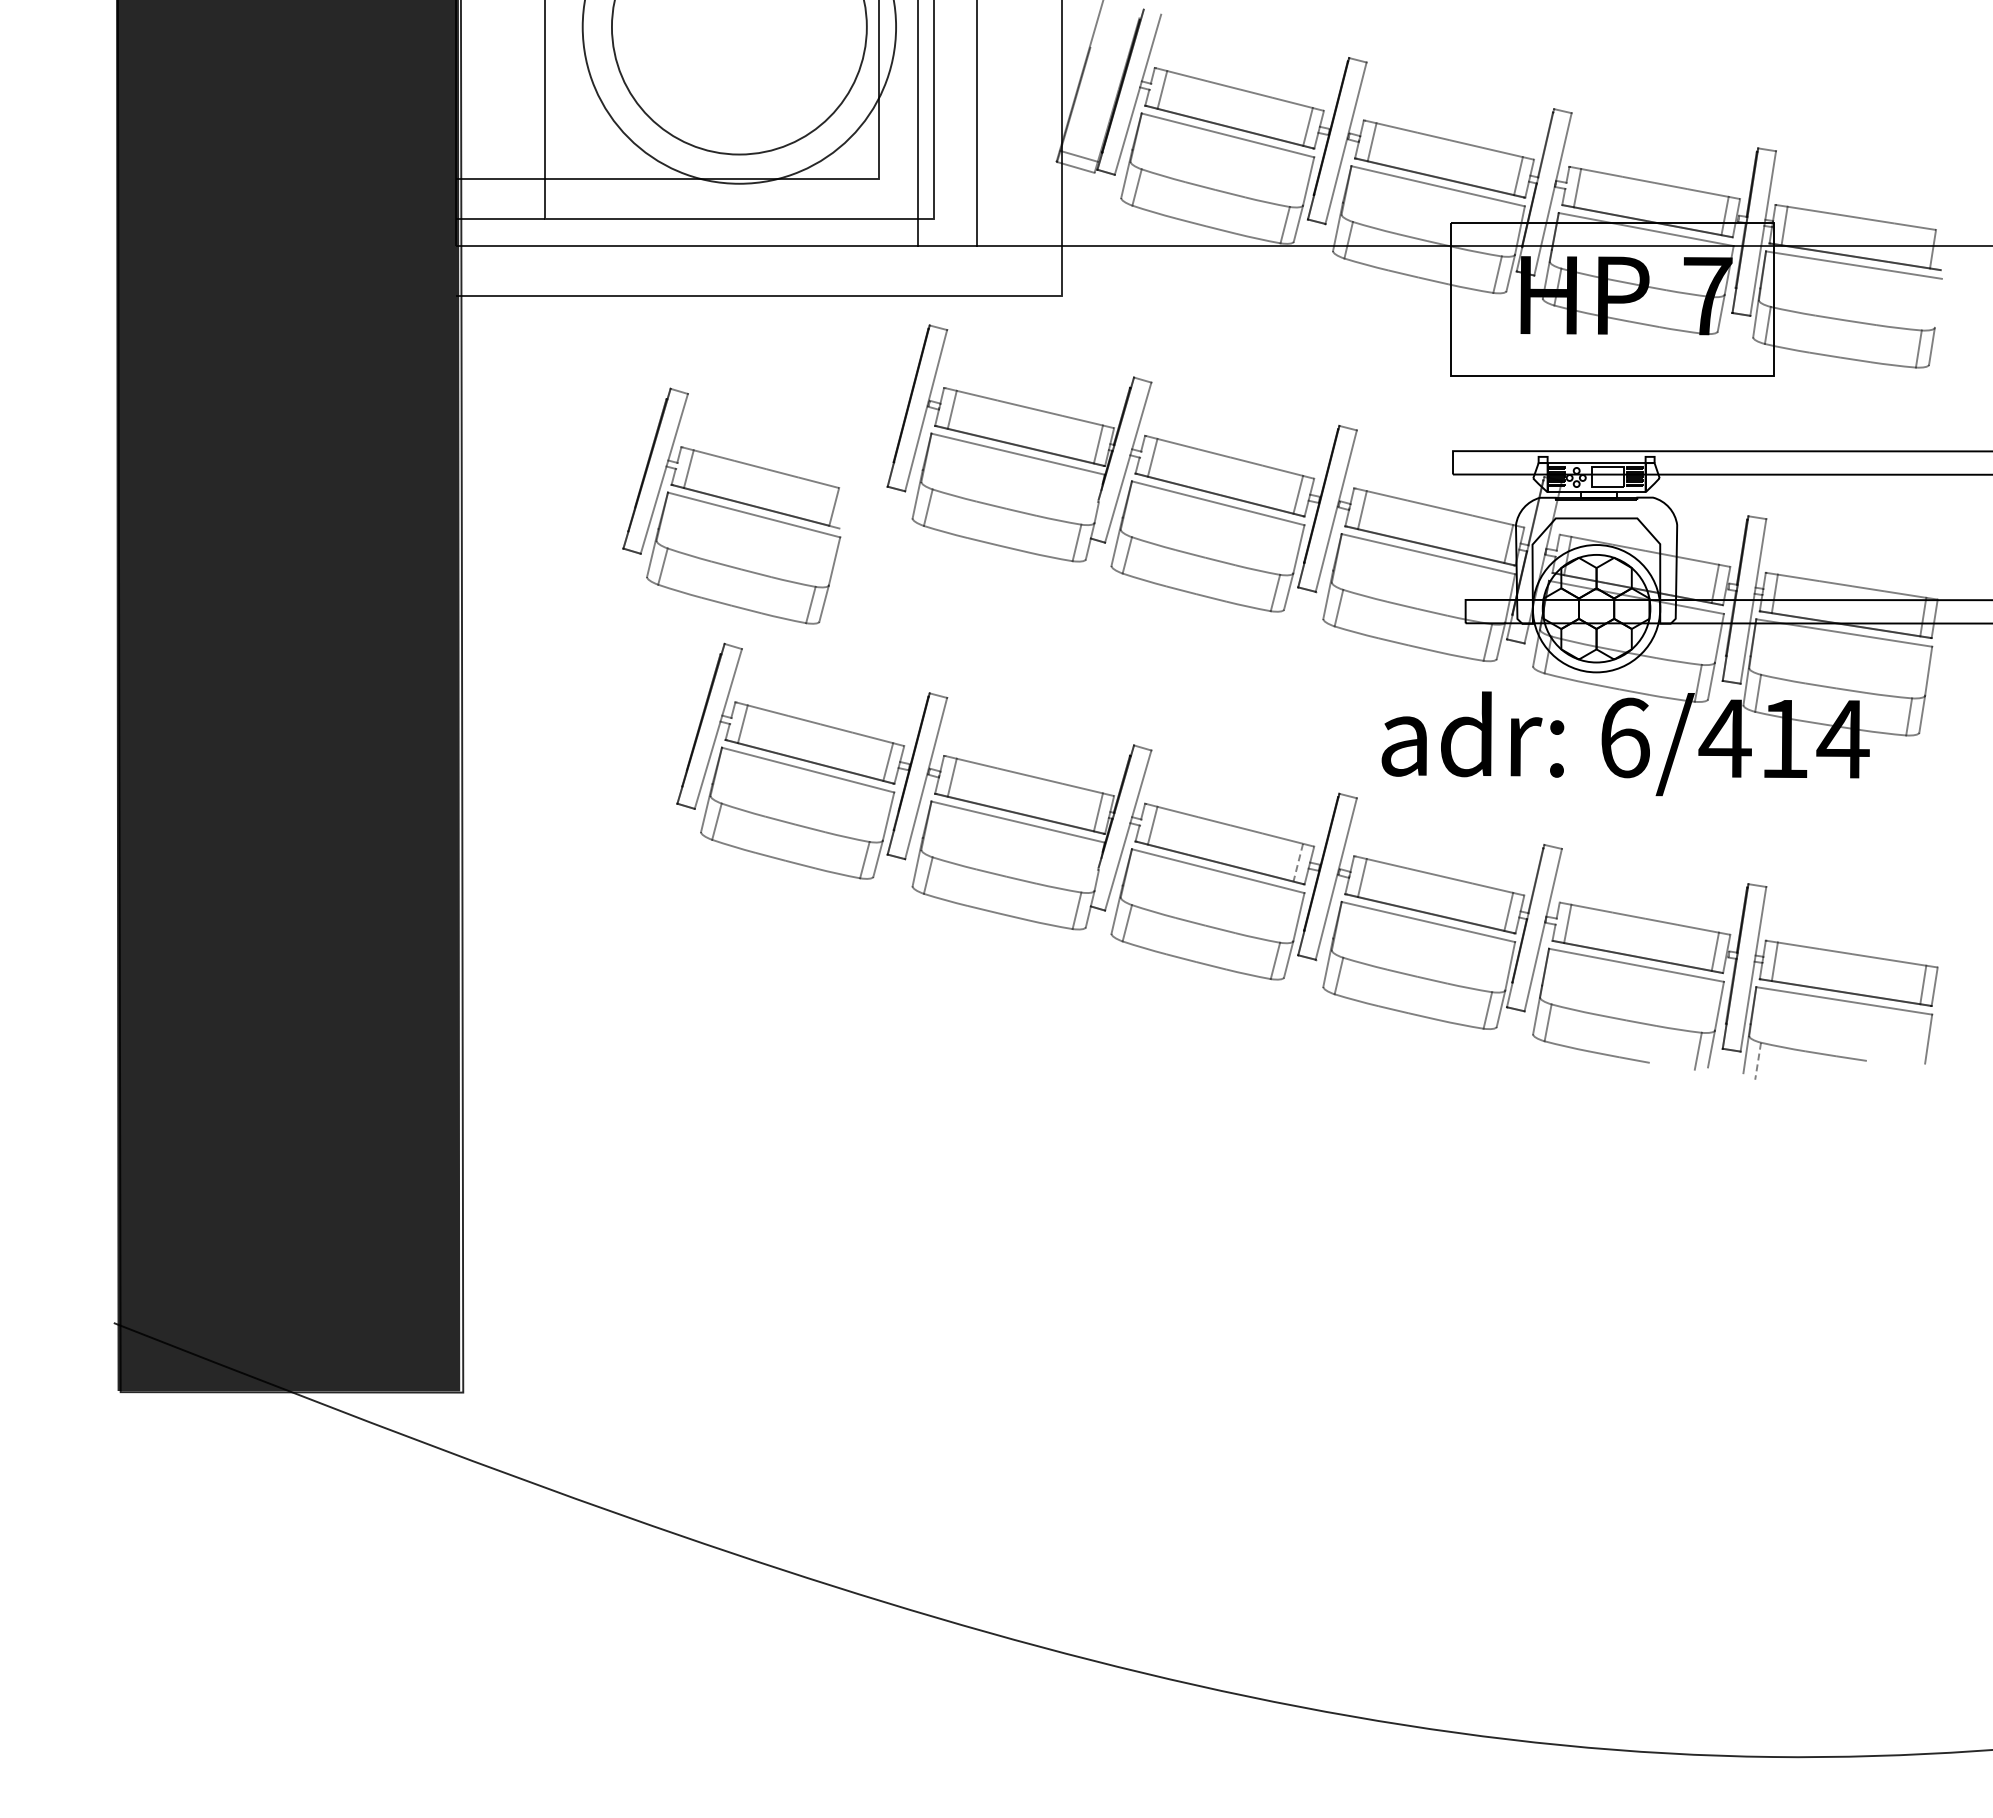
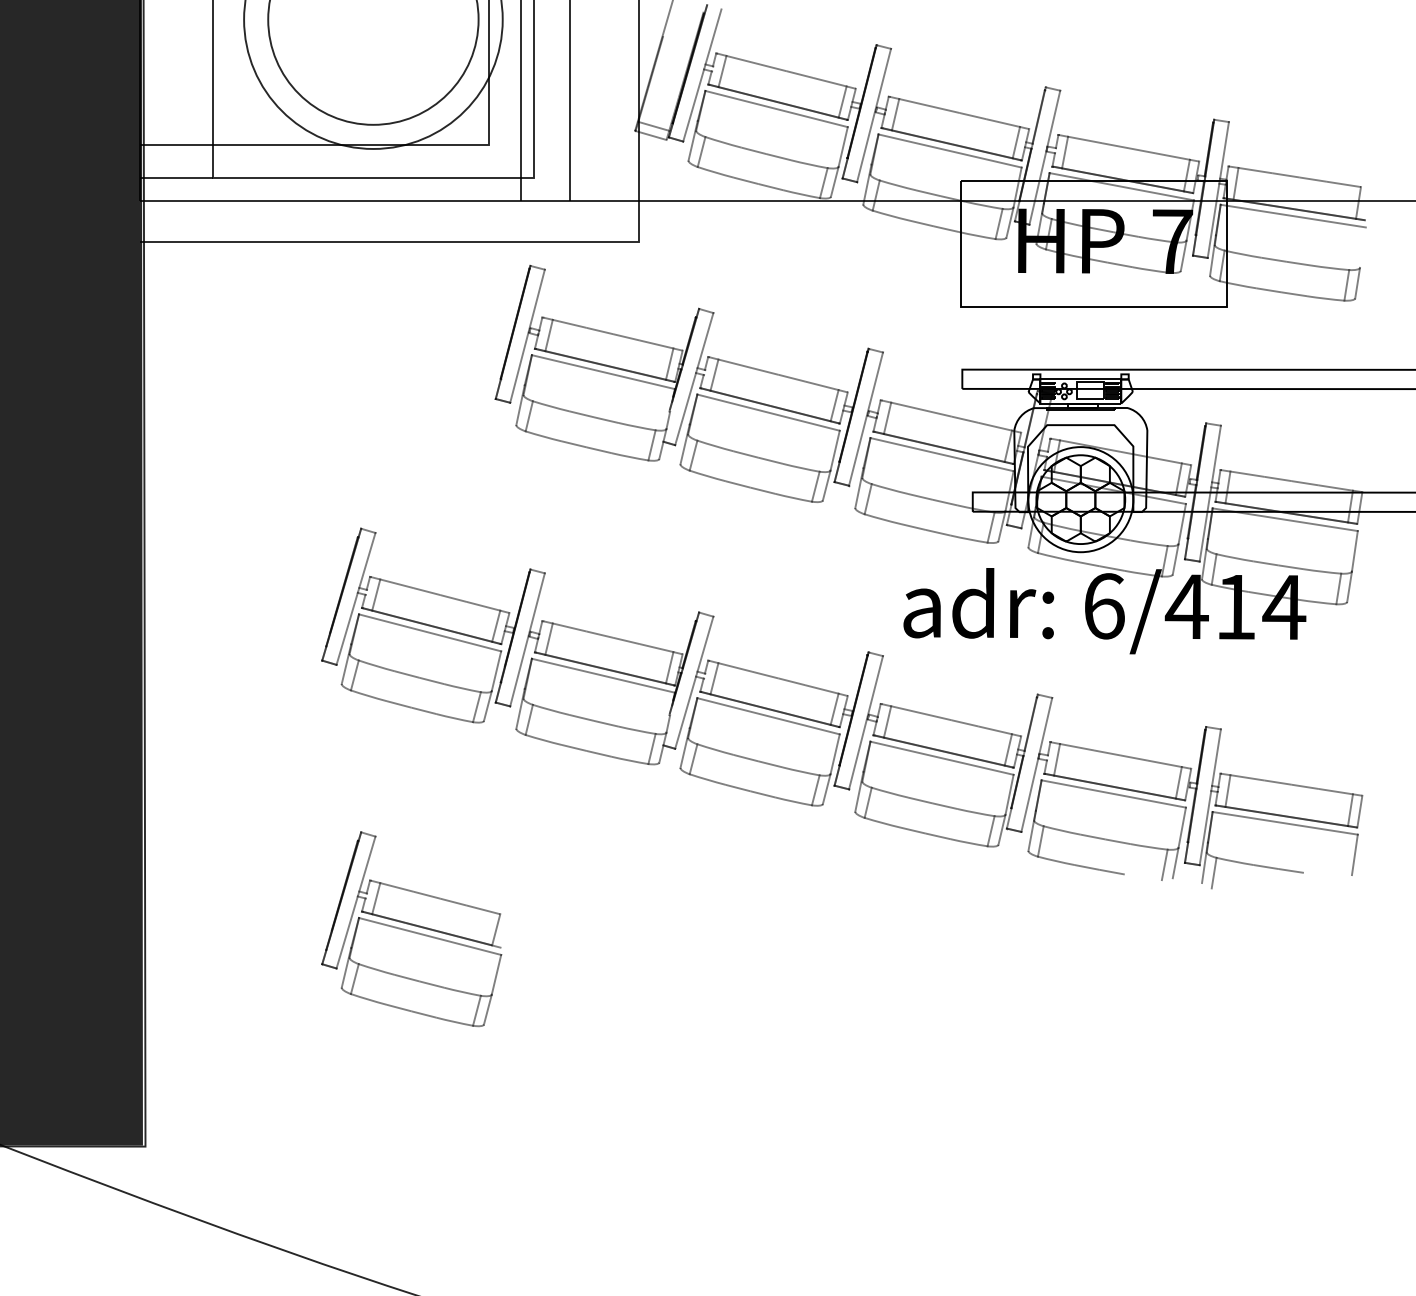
part: (731, 505) -> (411, 928), moved
line: (1298, 863) -> (834, 709), dashed -> solid
line: (1758, 1061) -> (1214, 873), dashed -> solid

